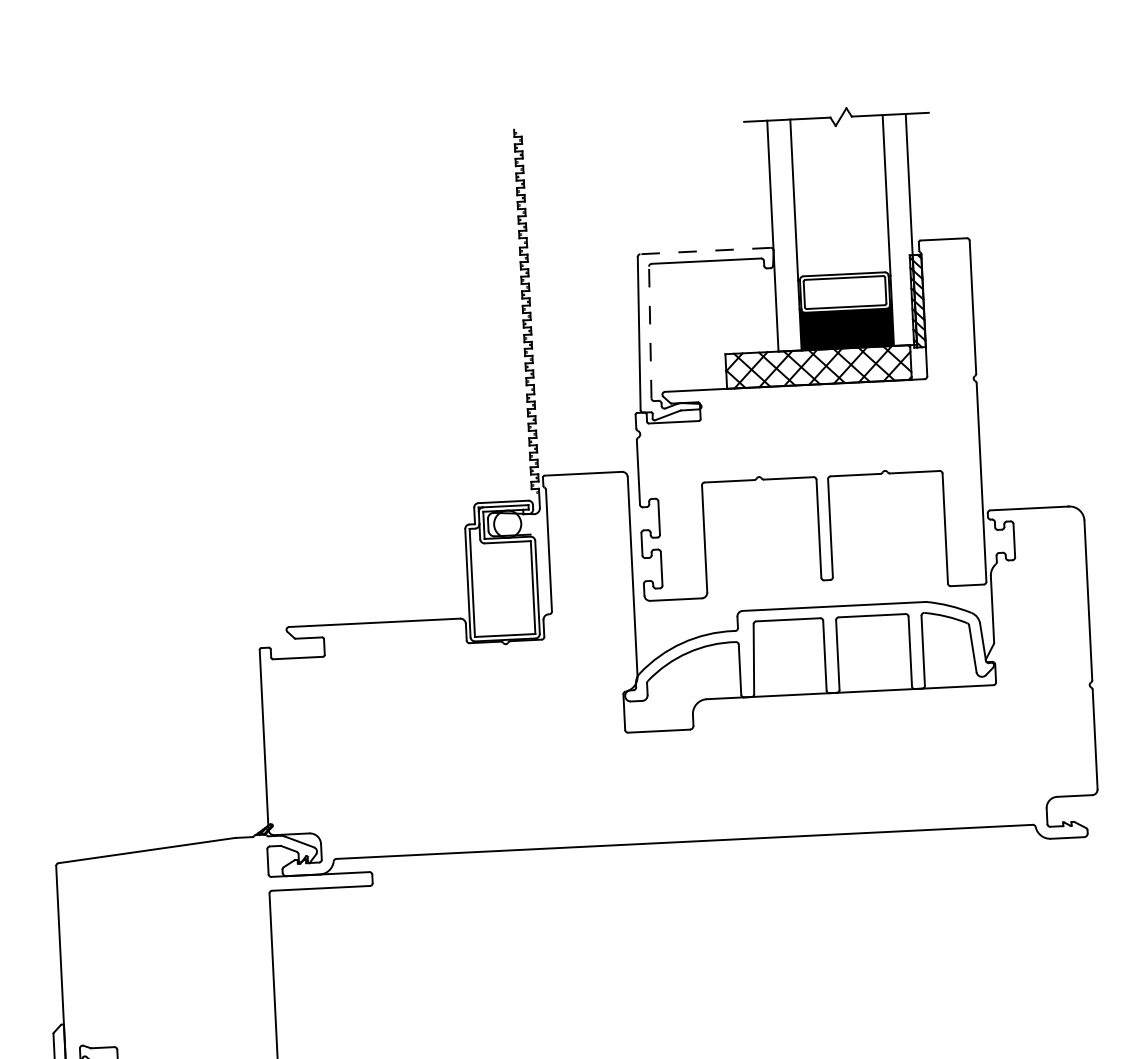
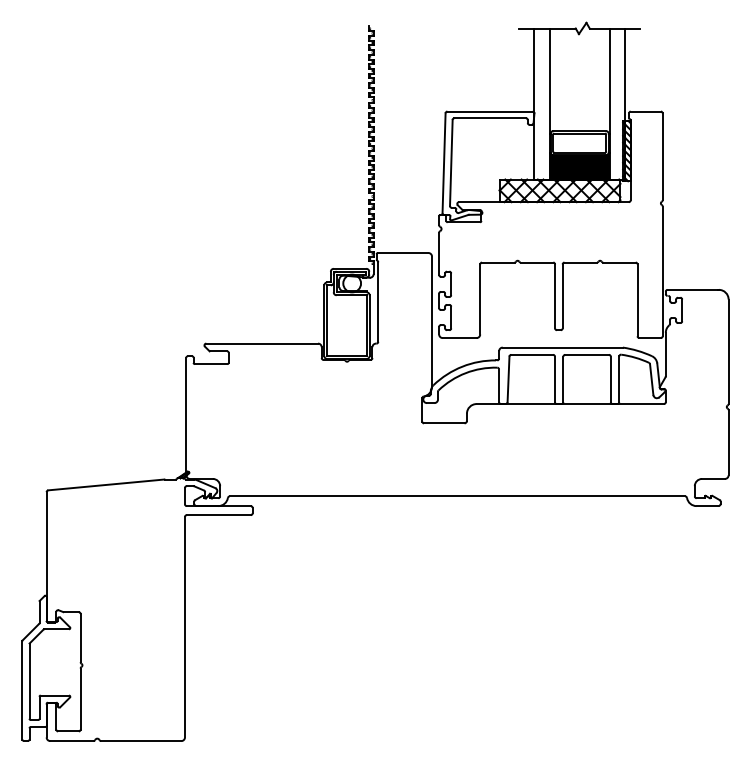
line: (706, 250) -> (490, 111), dashed -> solid
line: (650, 331) -> (451, 162), dashed -> solid

